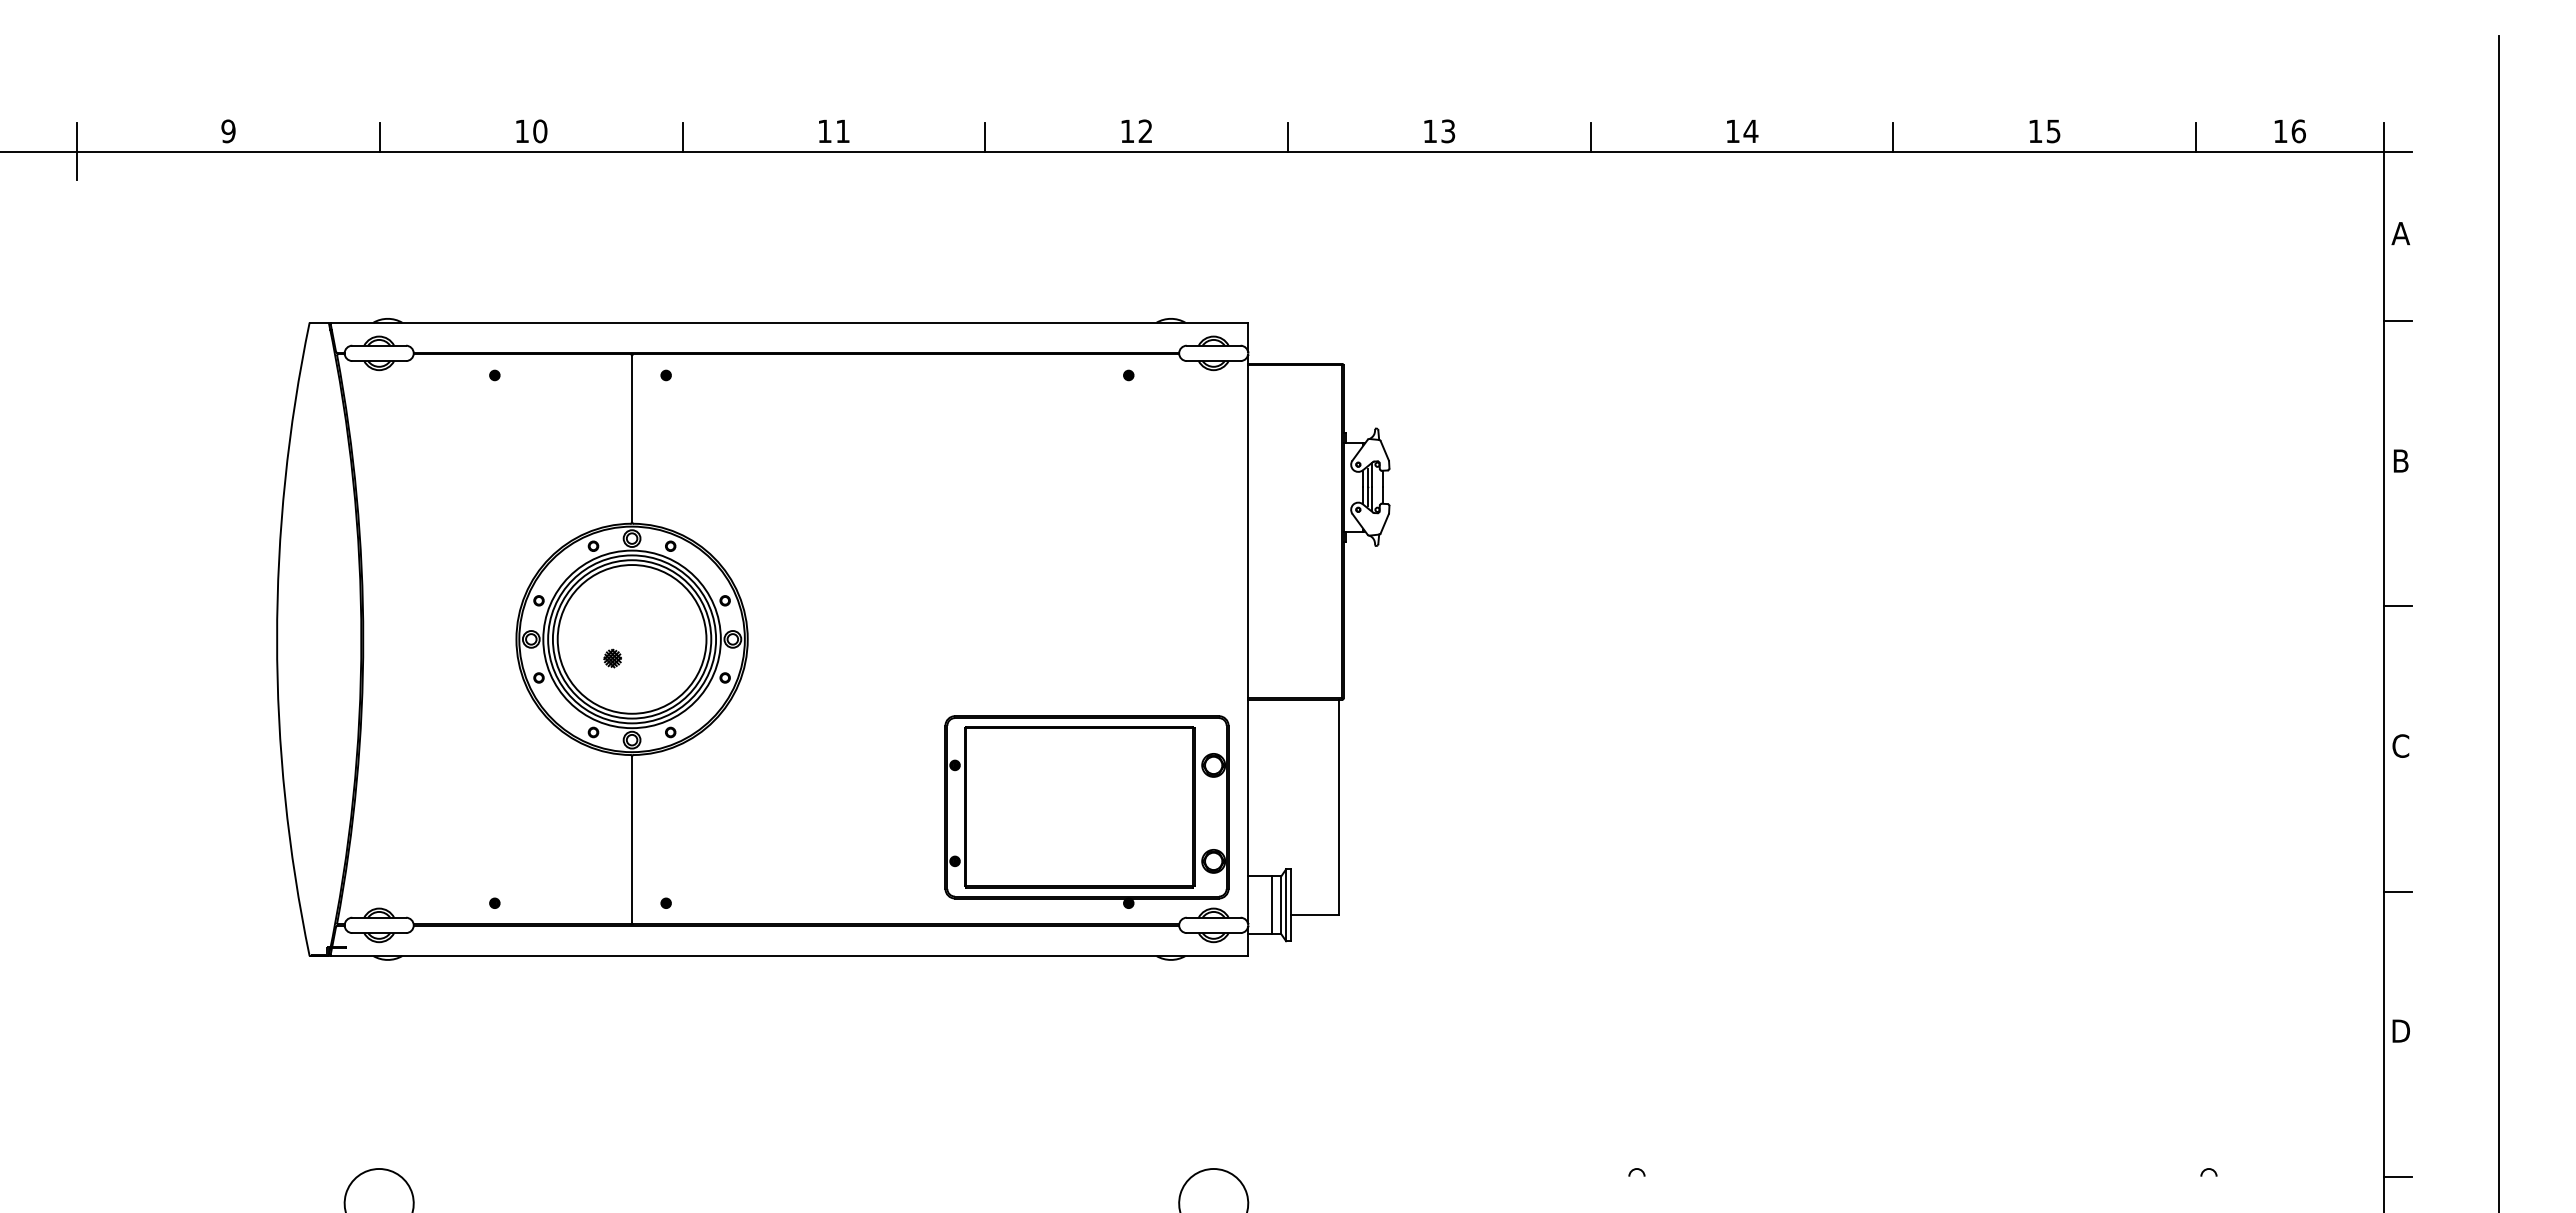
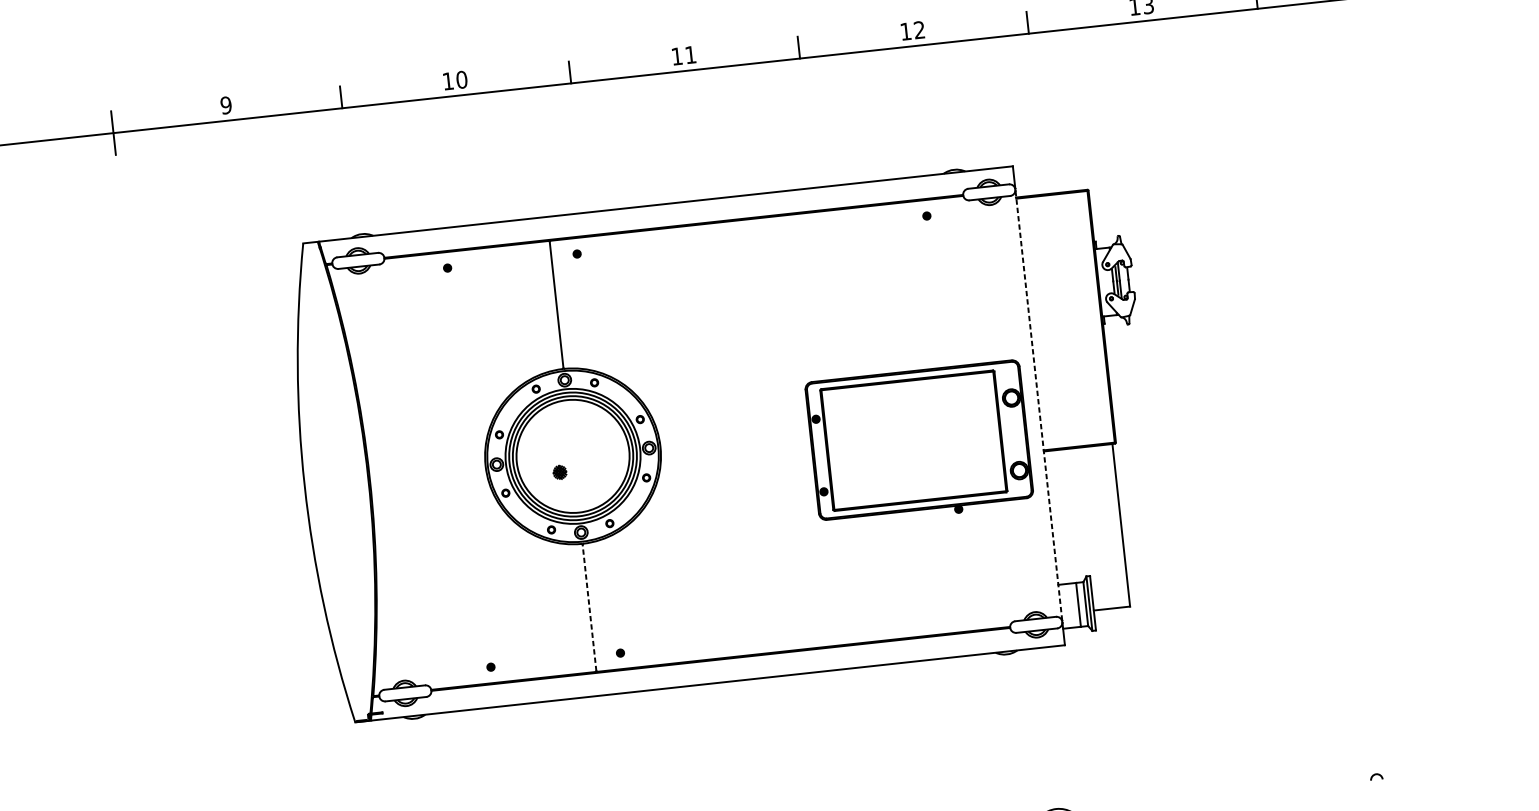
line: (1248, 638) -> (1039, 405), solid -> dashed
part: (1086, 811) -> (919, 443), moved
line: (632, 839) -> (589, 607), solid -> dashed

